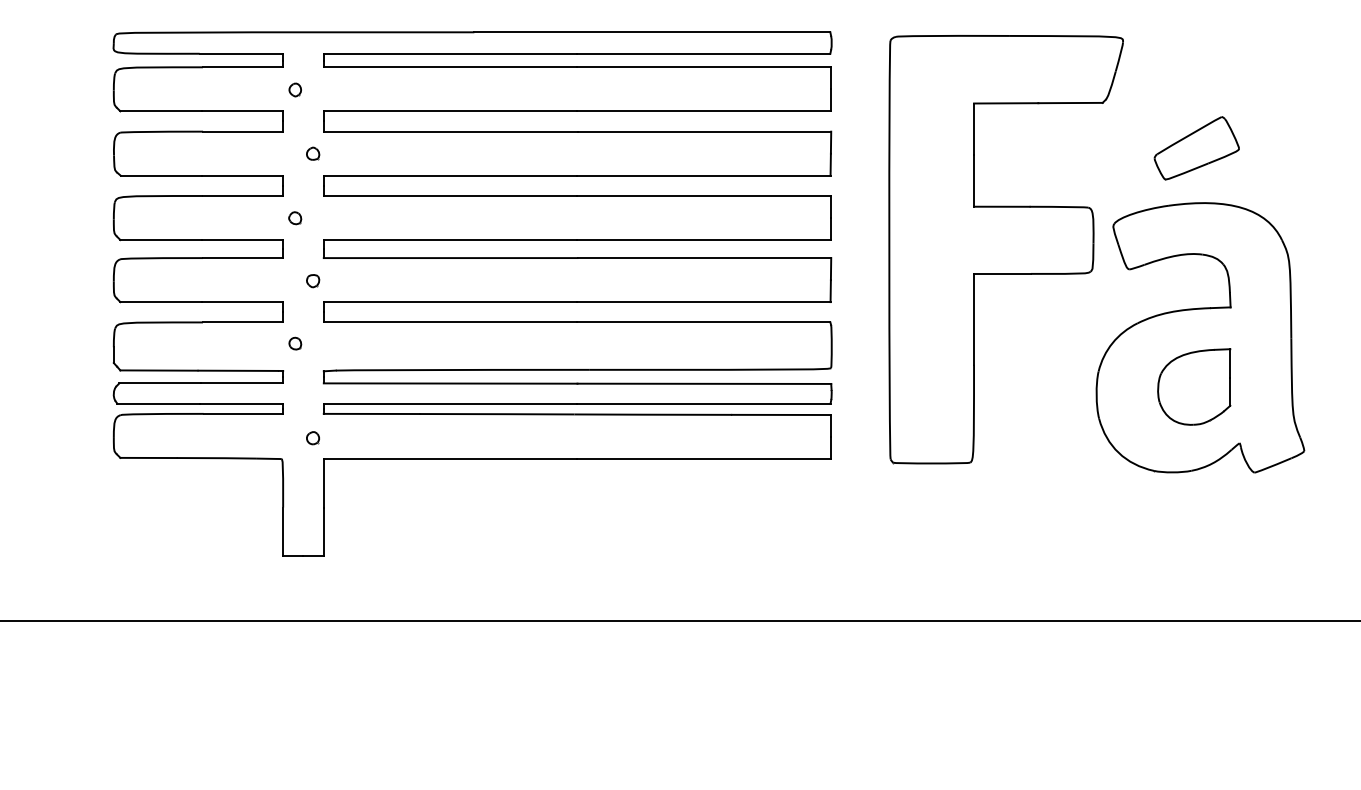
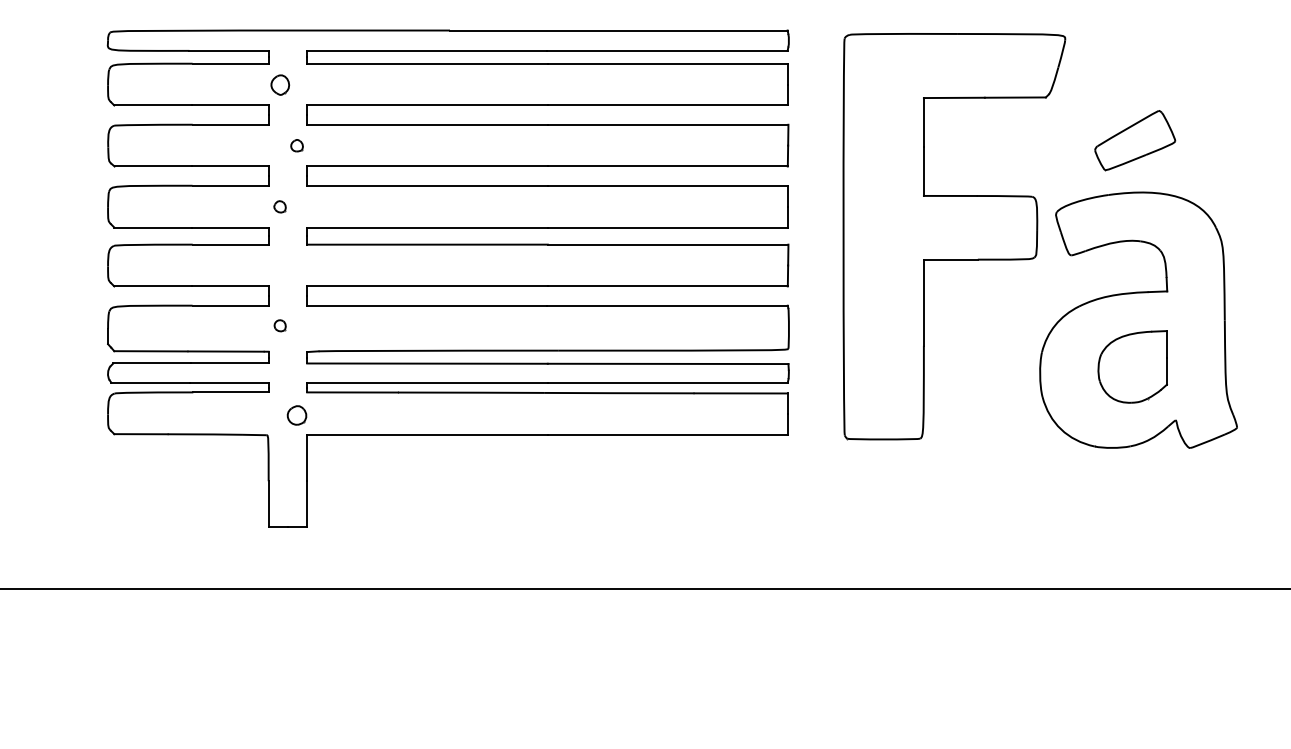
part: (294, 90) -> (279, 85), size x1.6
part: (312, 281) -> (296, 266), removed
part: (312, 438) -> (296, 415), size x1.6

